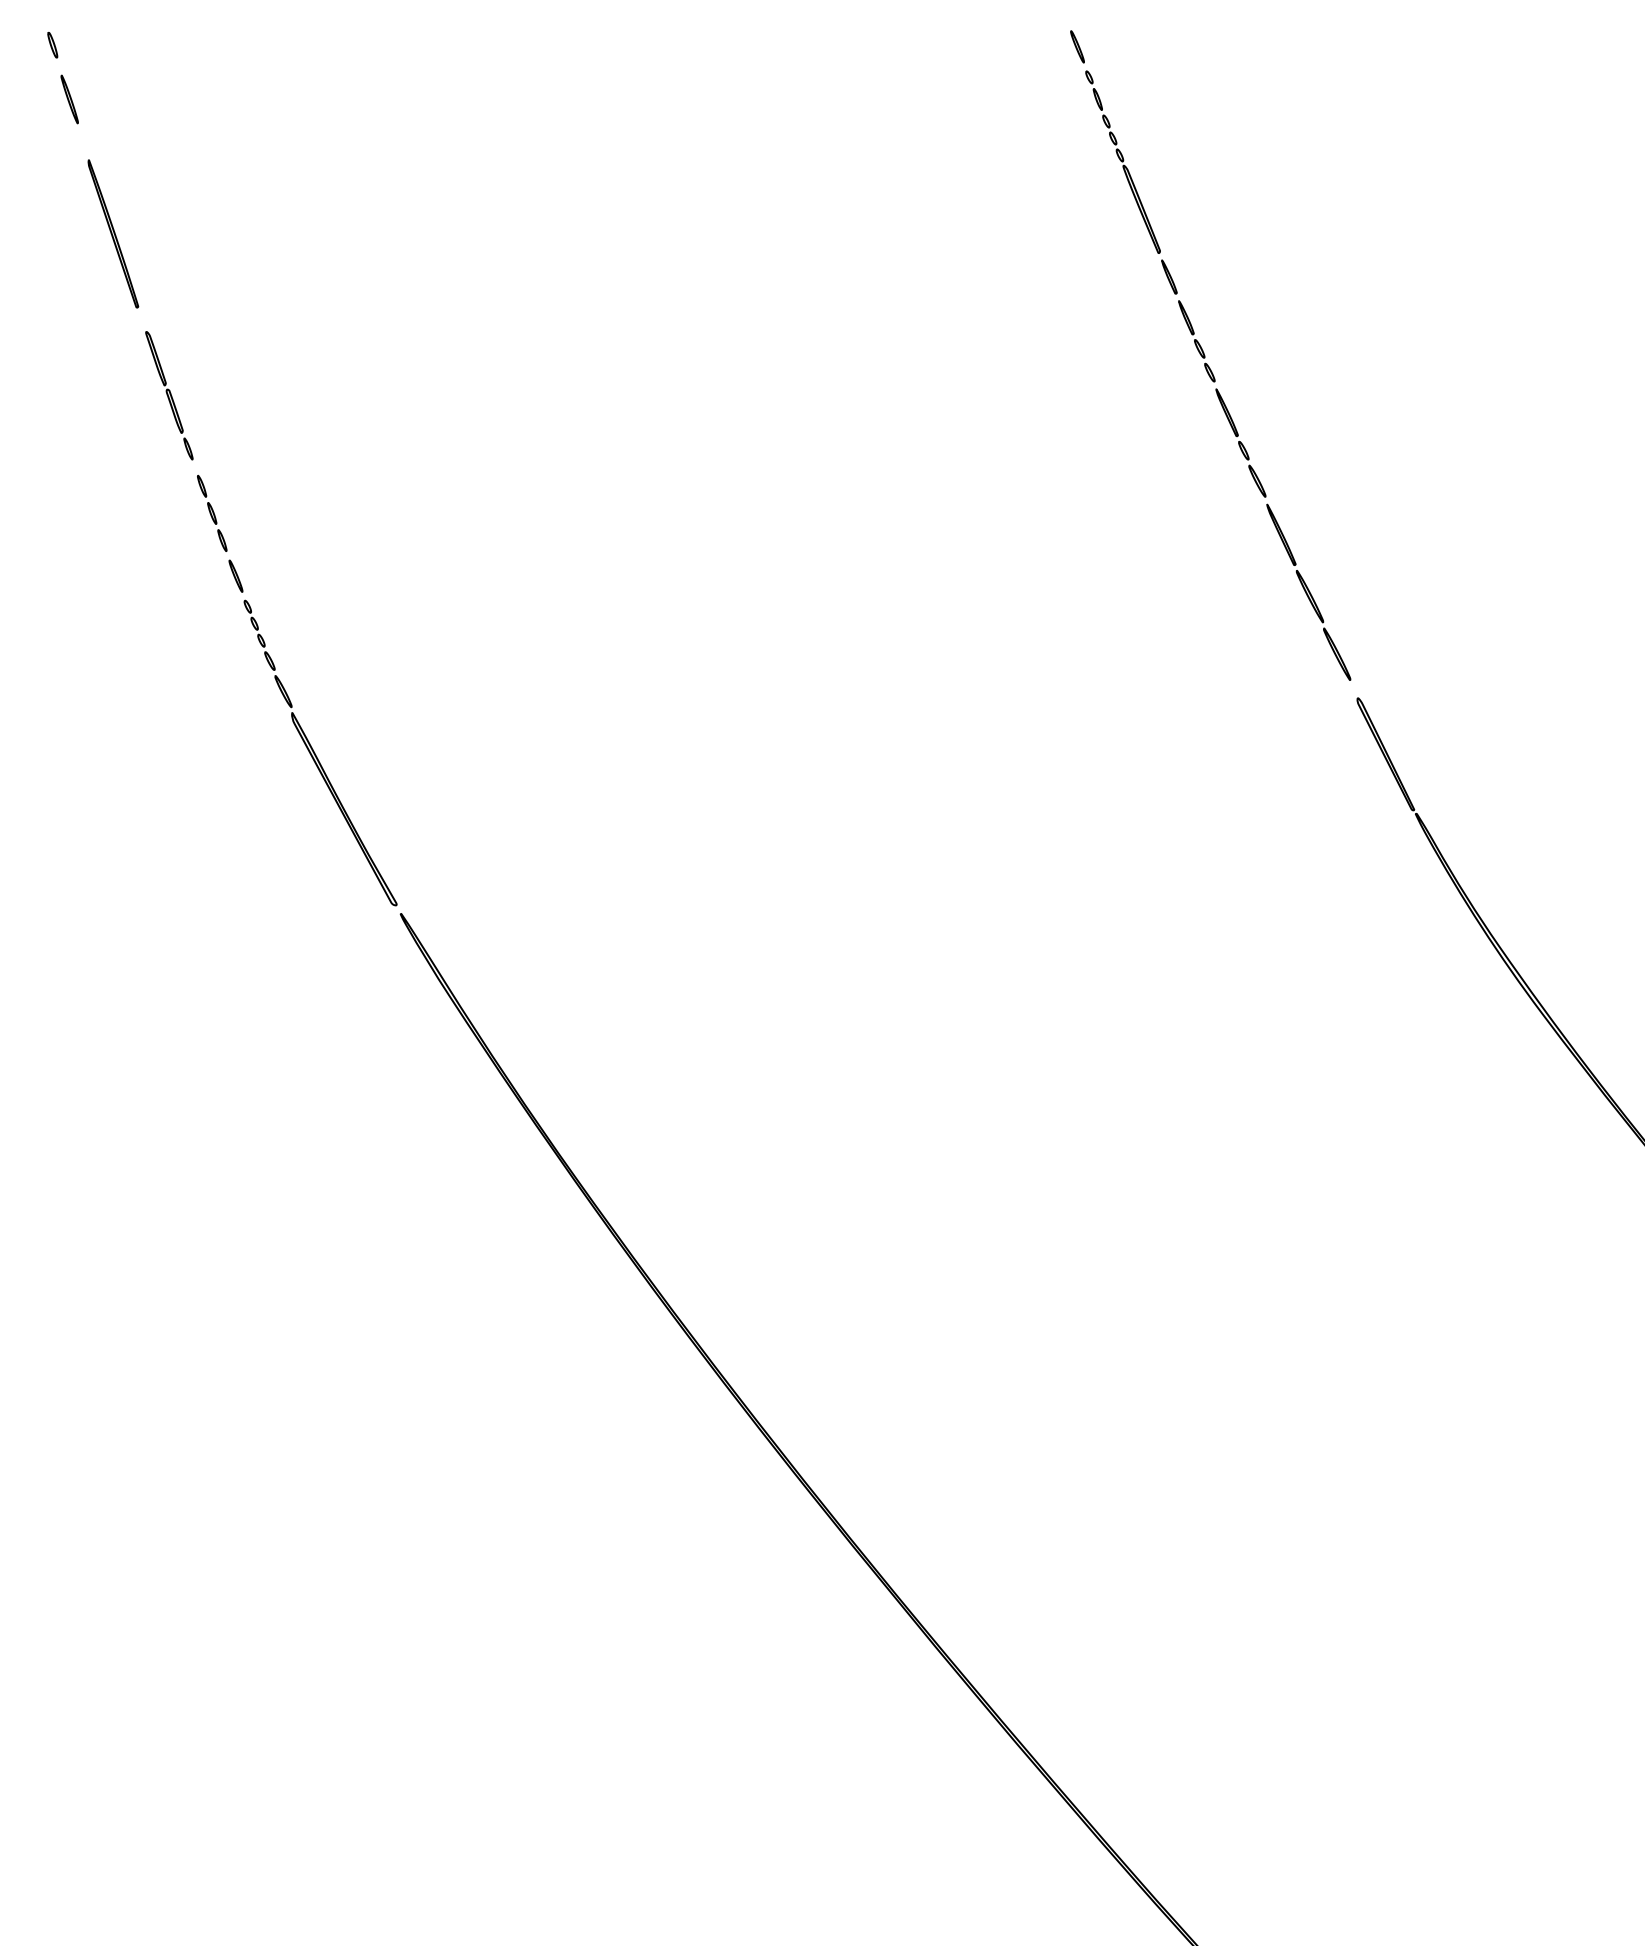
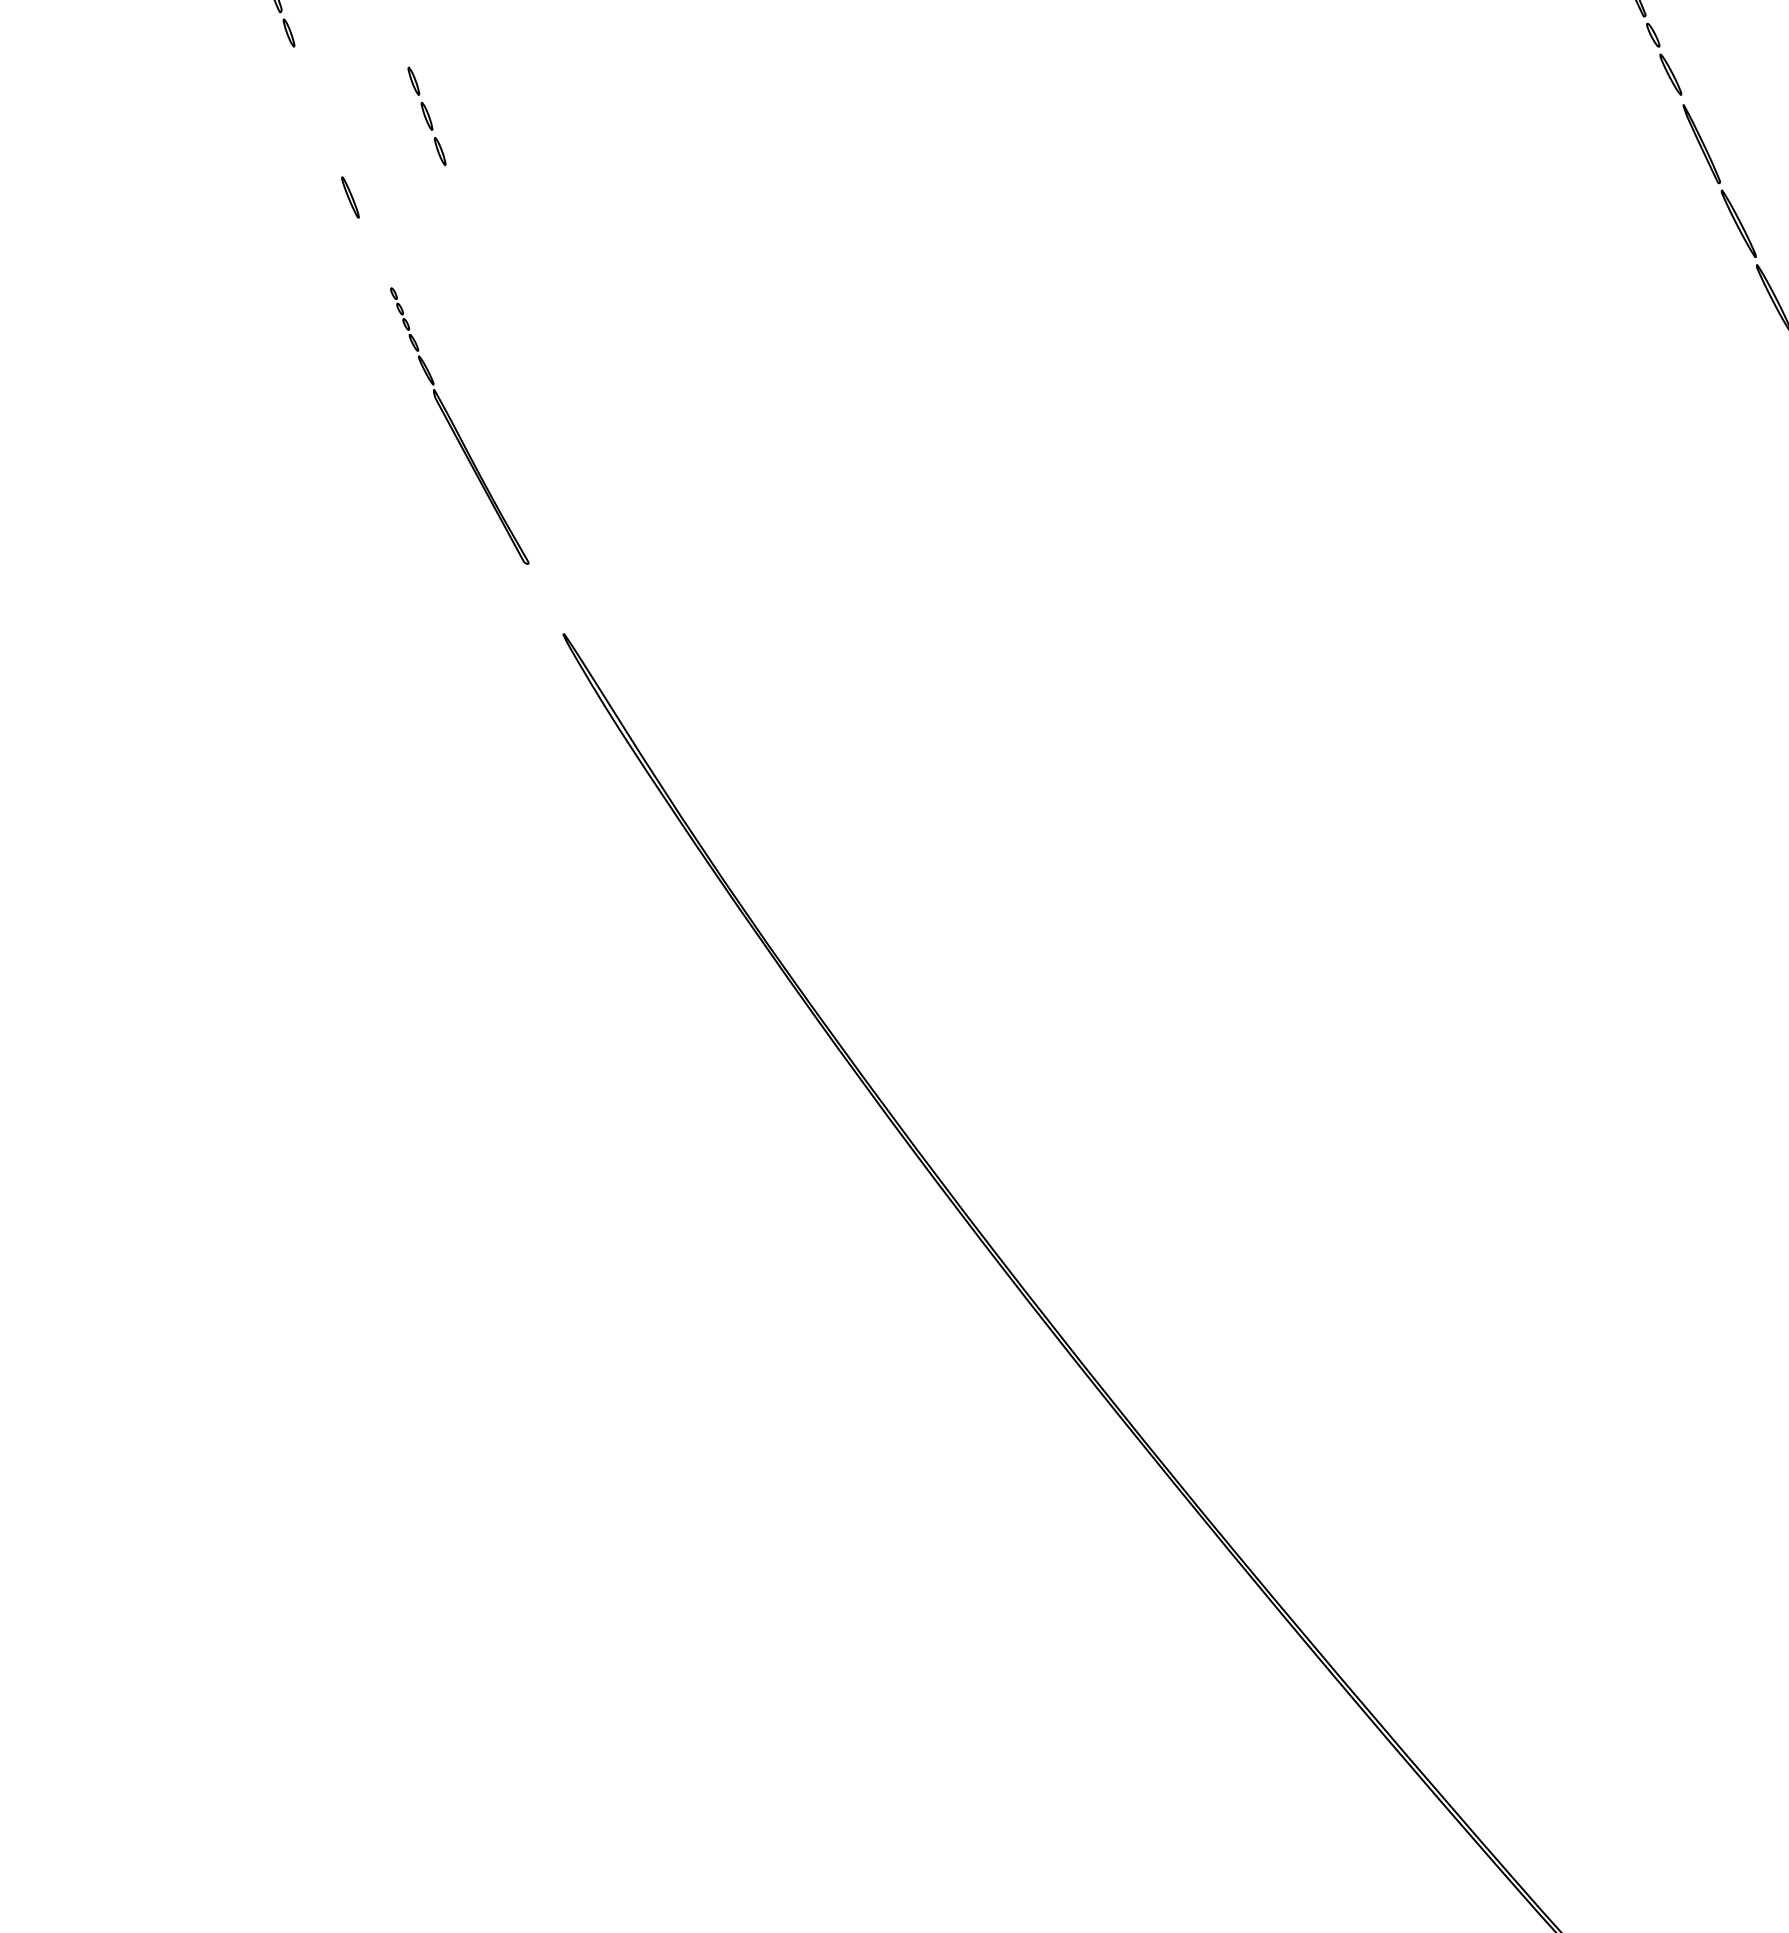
part: (212, 512) -> (427, 115), moved
part: (320, 752) -> (459, 425), size x0.7

